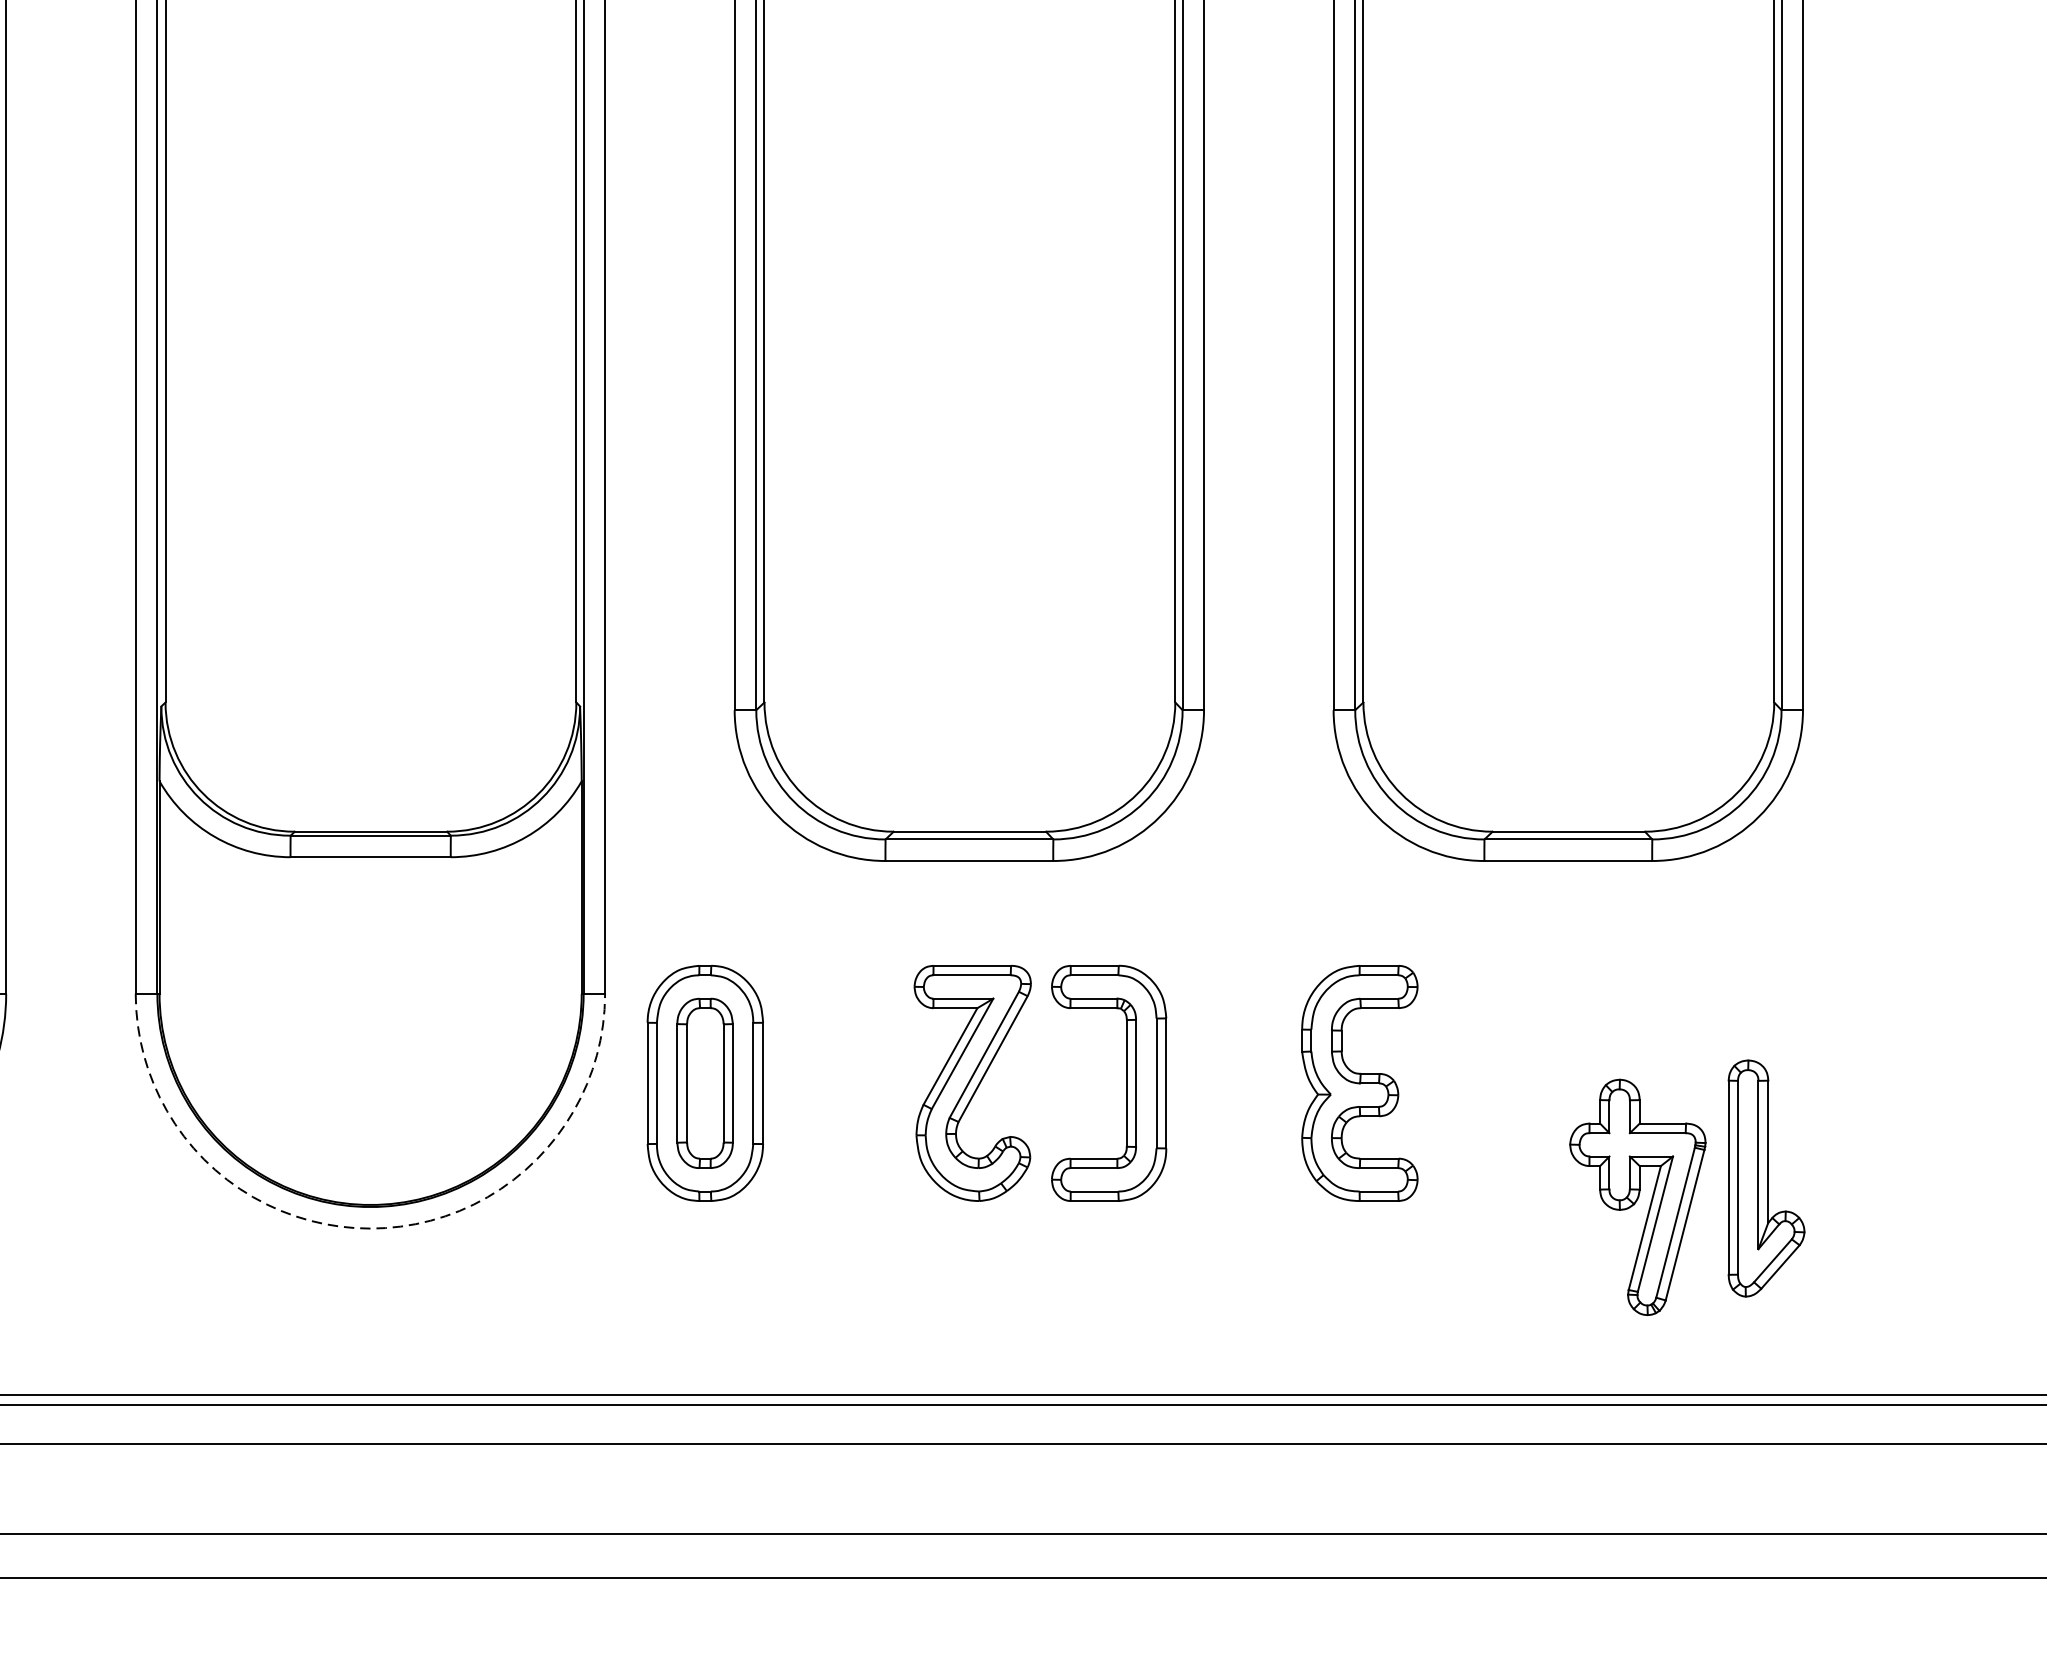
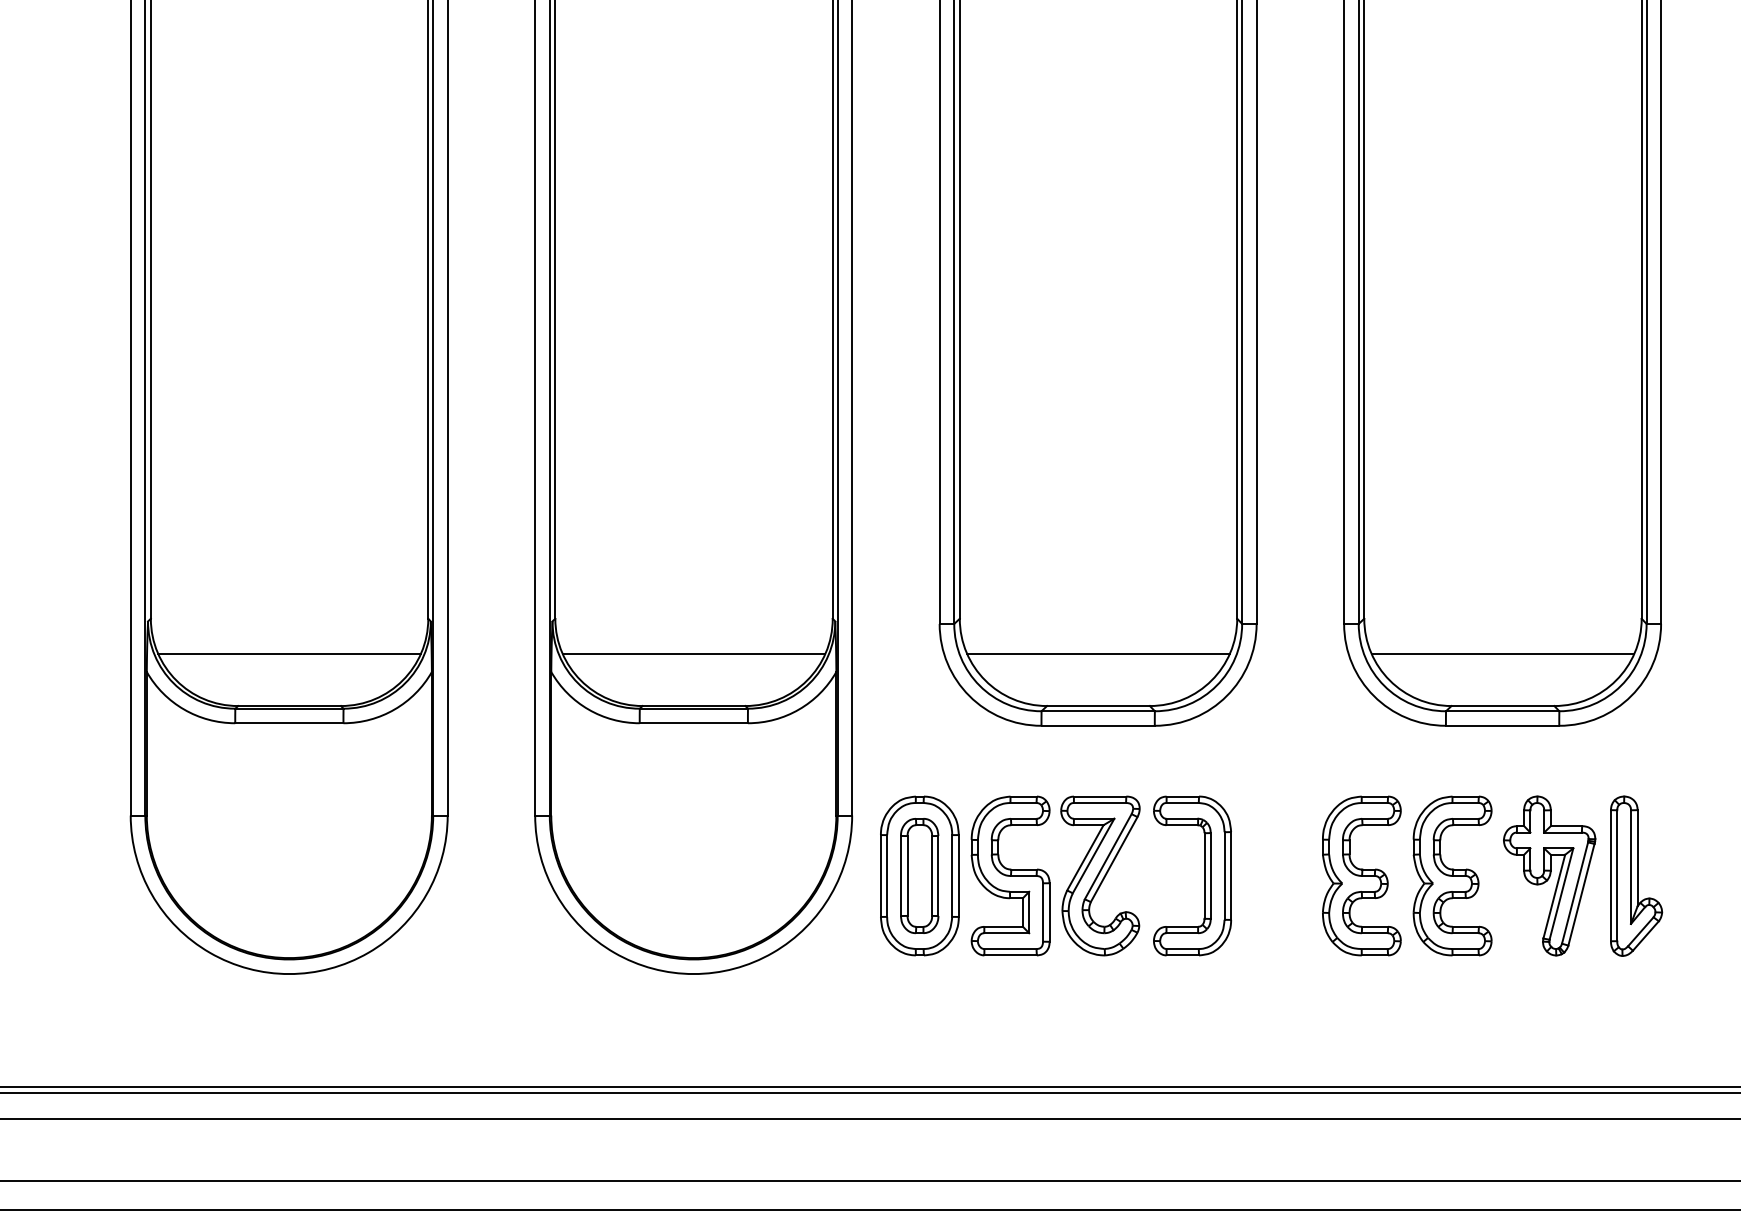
line: (370, 753) -> (693, 653), added
line: (969, 753) -> (1098, 653), added
line: (1568, 753) -> (1502, 653), added
part: (839, 1082) -> (1010, 875), added
part: (1494, 1082) -> (1452, 875), added
part: (1766, 1177) -> (1636, 875), moved
part: (1637, 1196) -> (1549, 875), moved
arc: (370, 1229) -> (693, 974), dashed -> solid

